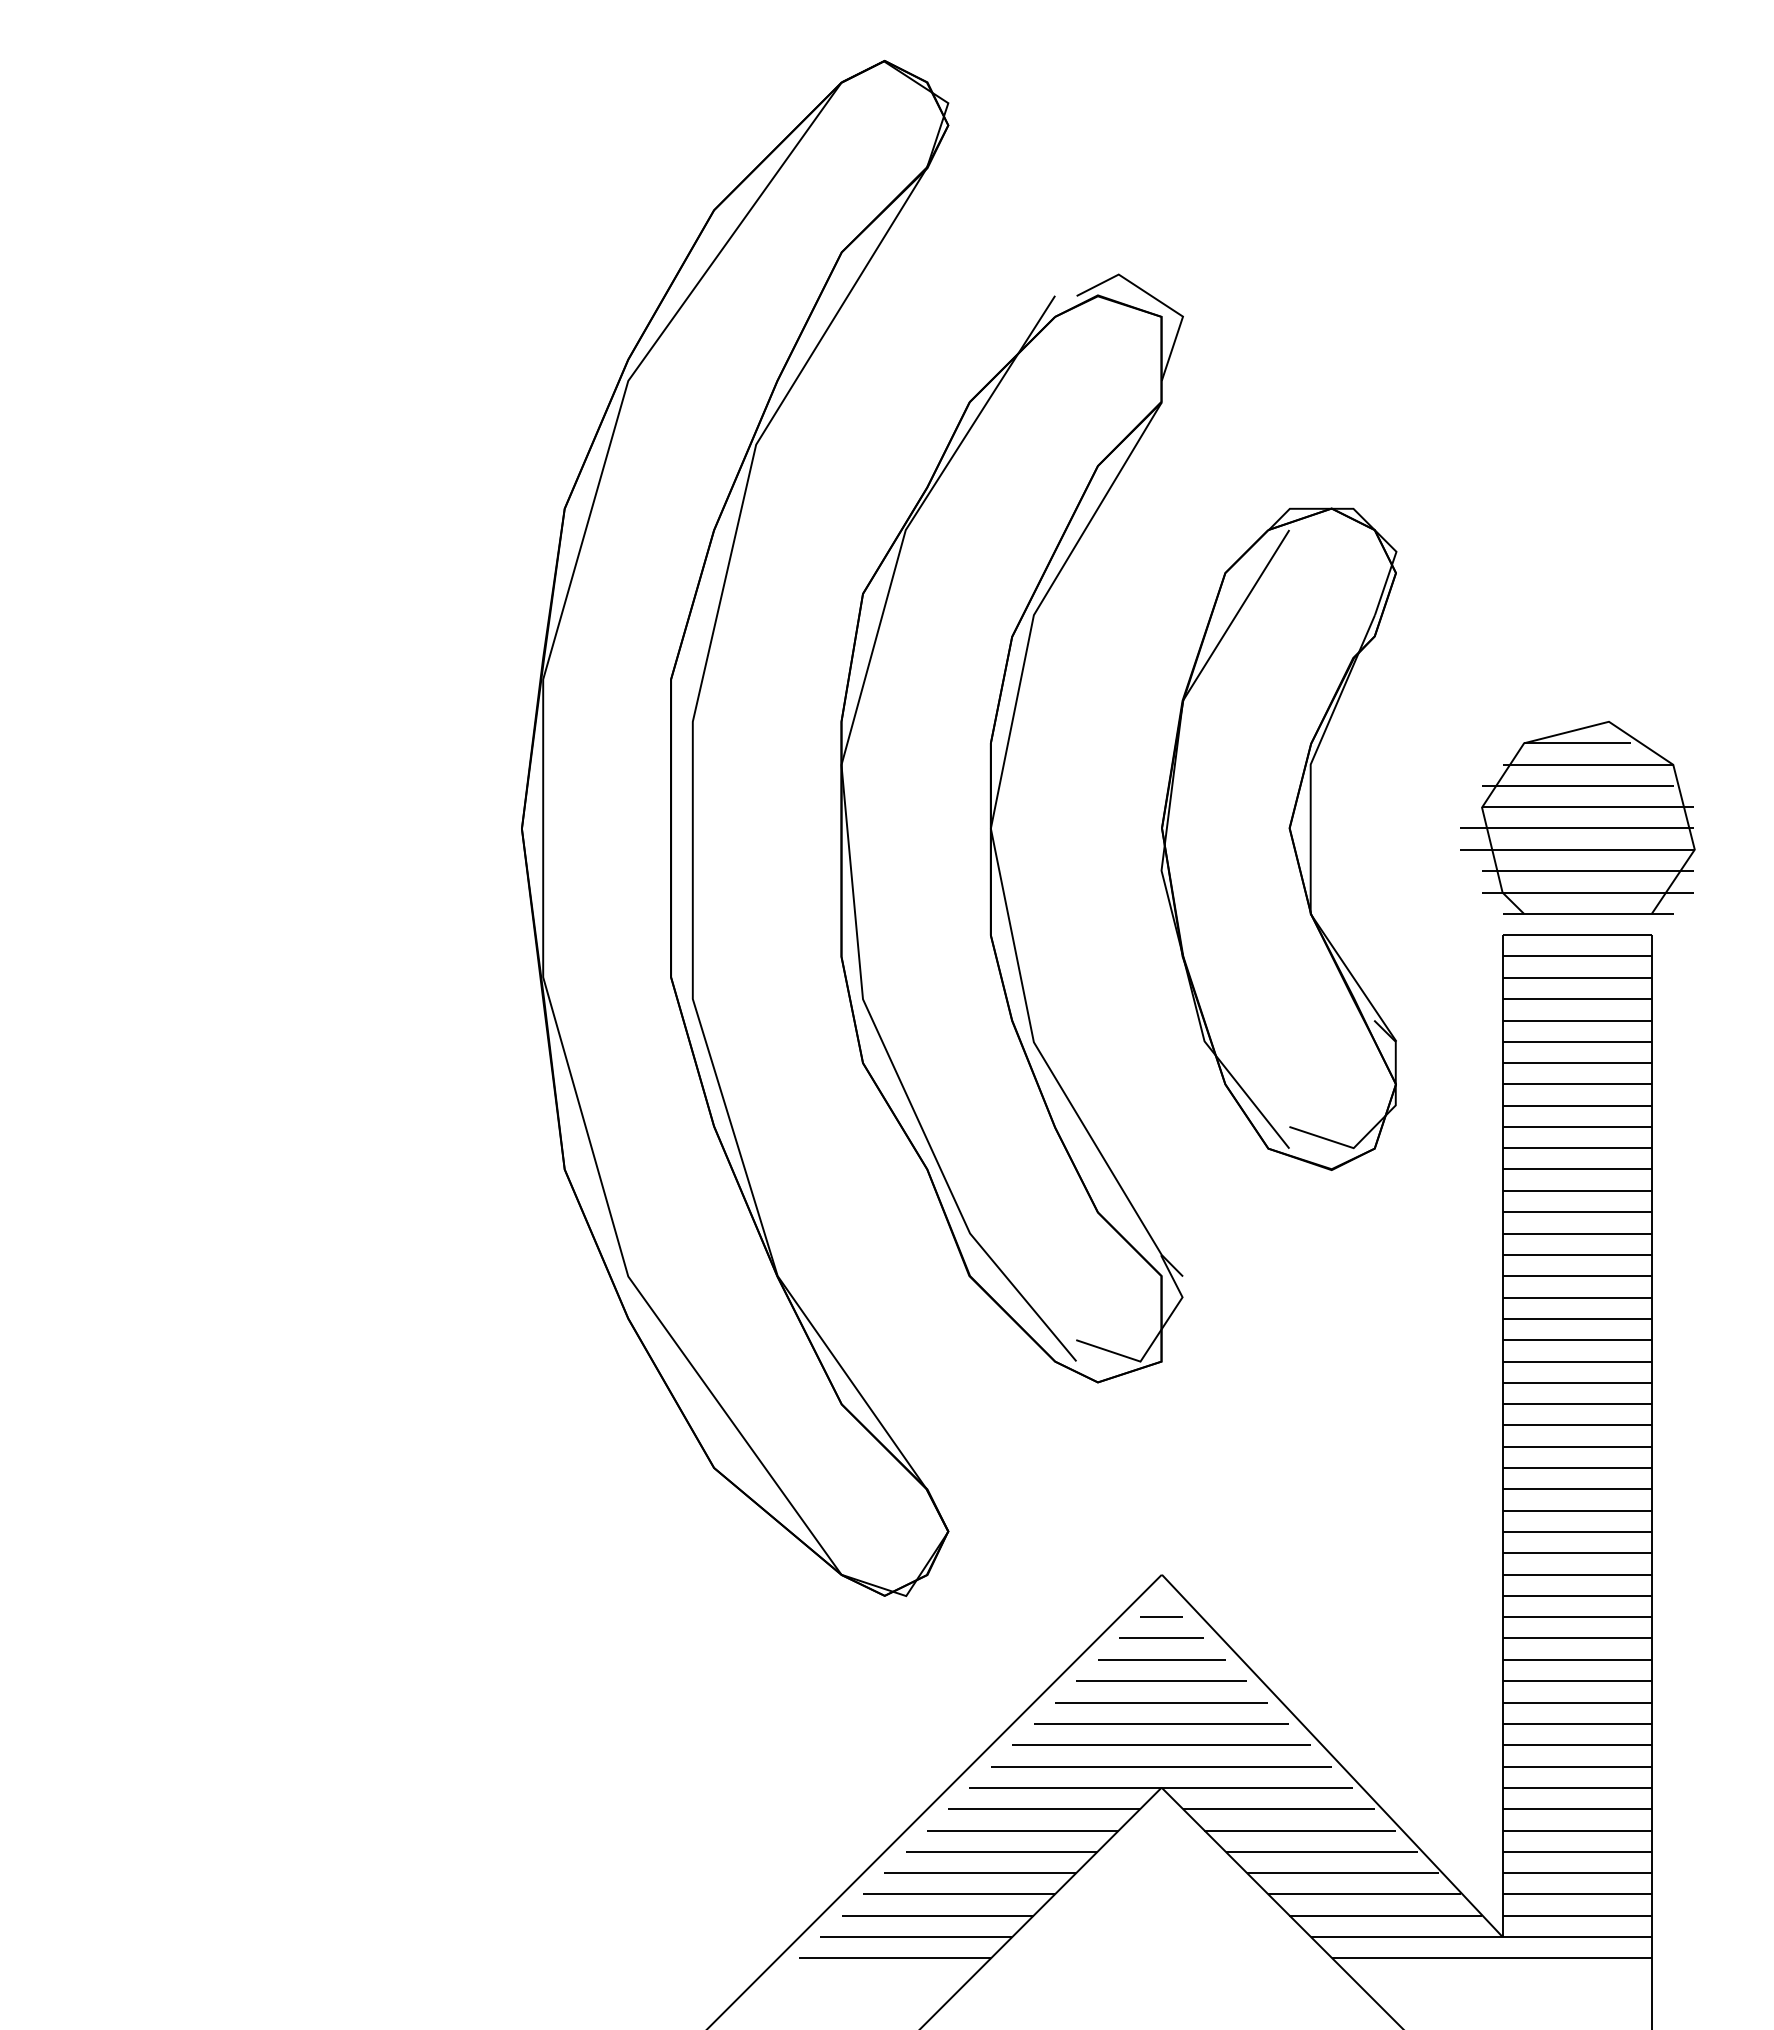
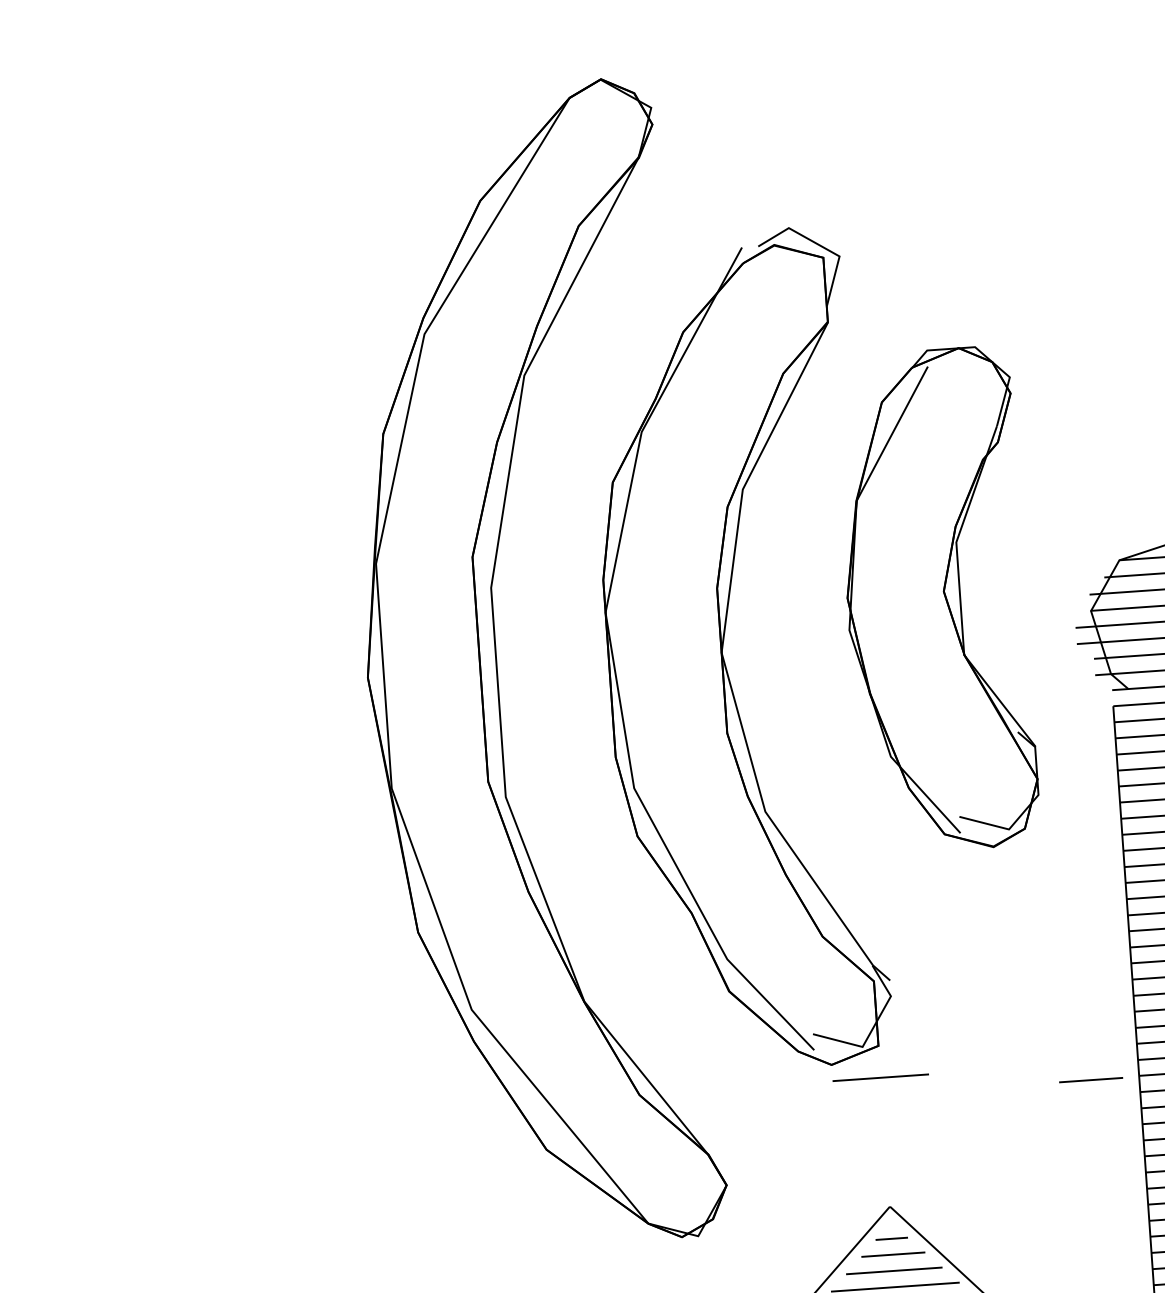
part: (1278, 838) -> (935, 599), moved
line: (1161, 1403) -> (880, 1077), added
line: (1438, 1425) -> (1090, 1079), added

